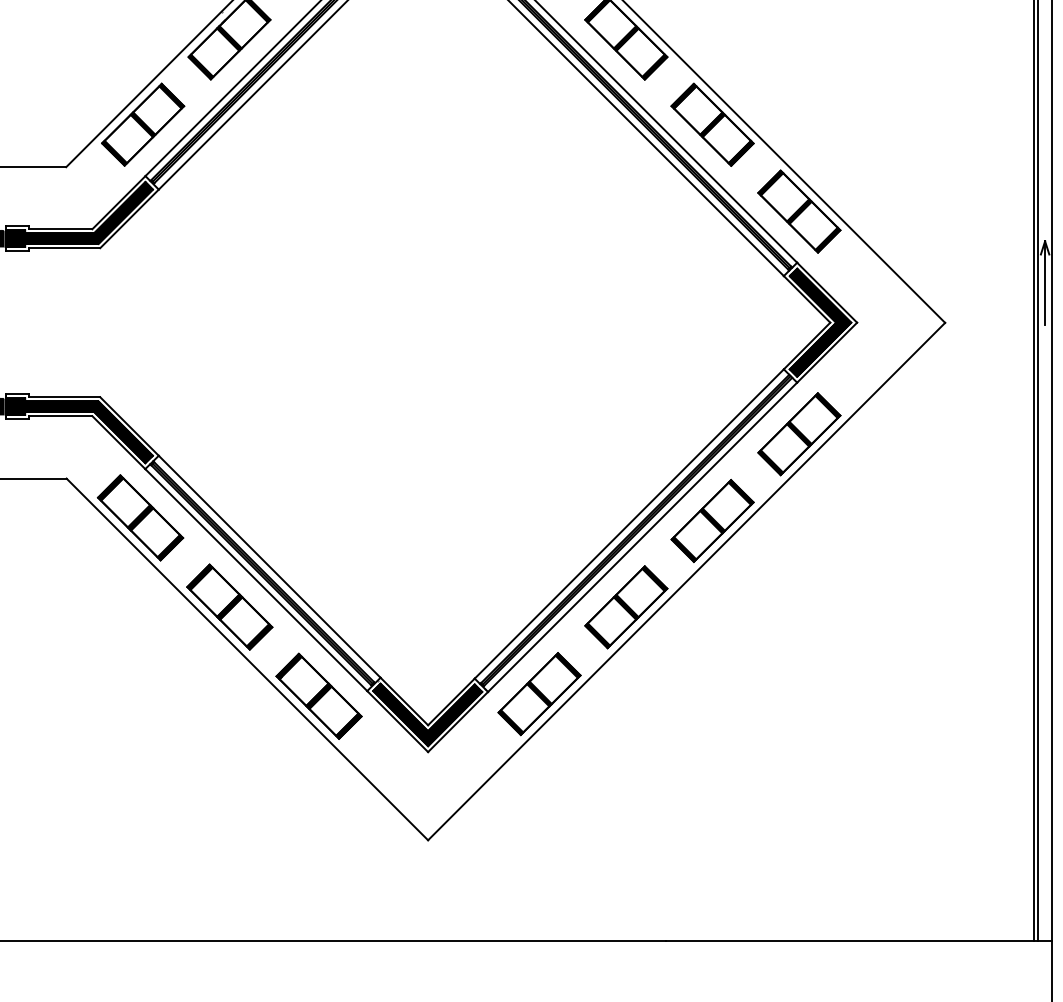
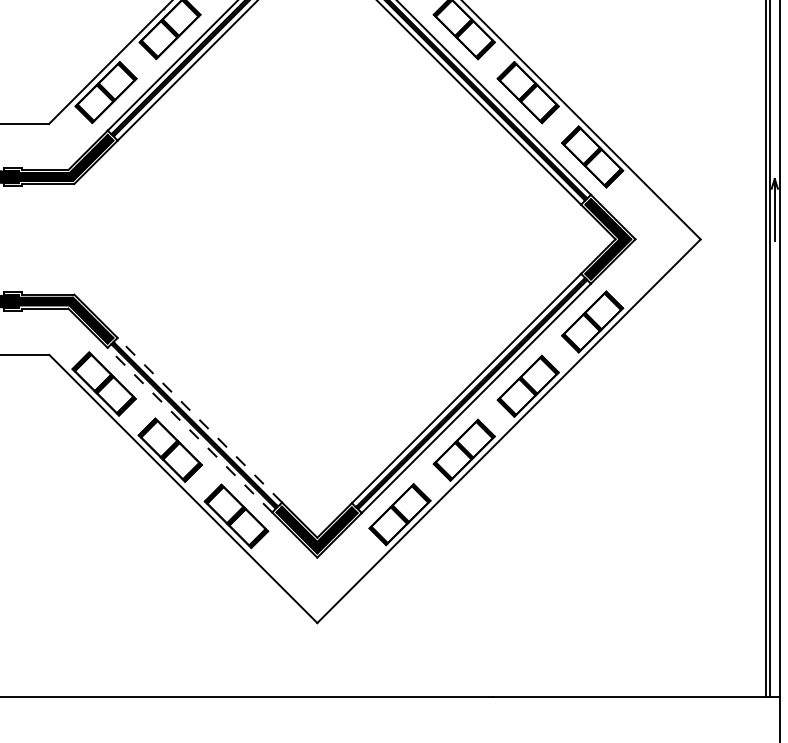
line: (269, 566) -> (199, 420), solid -> dashed
line: (256, 580) -> (190, 430), solid -> dashed

